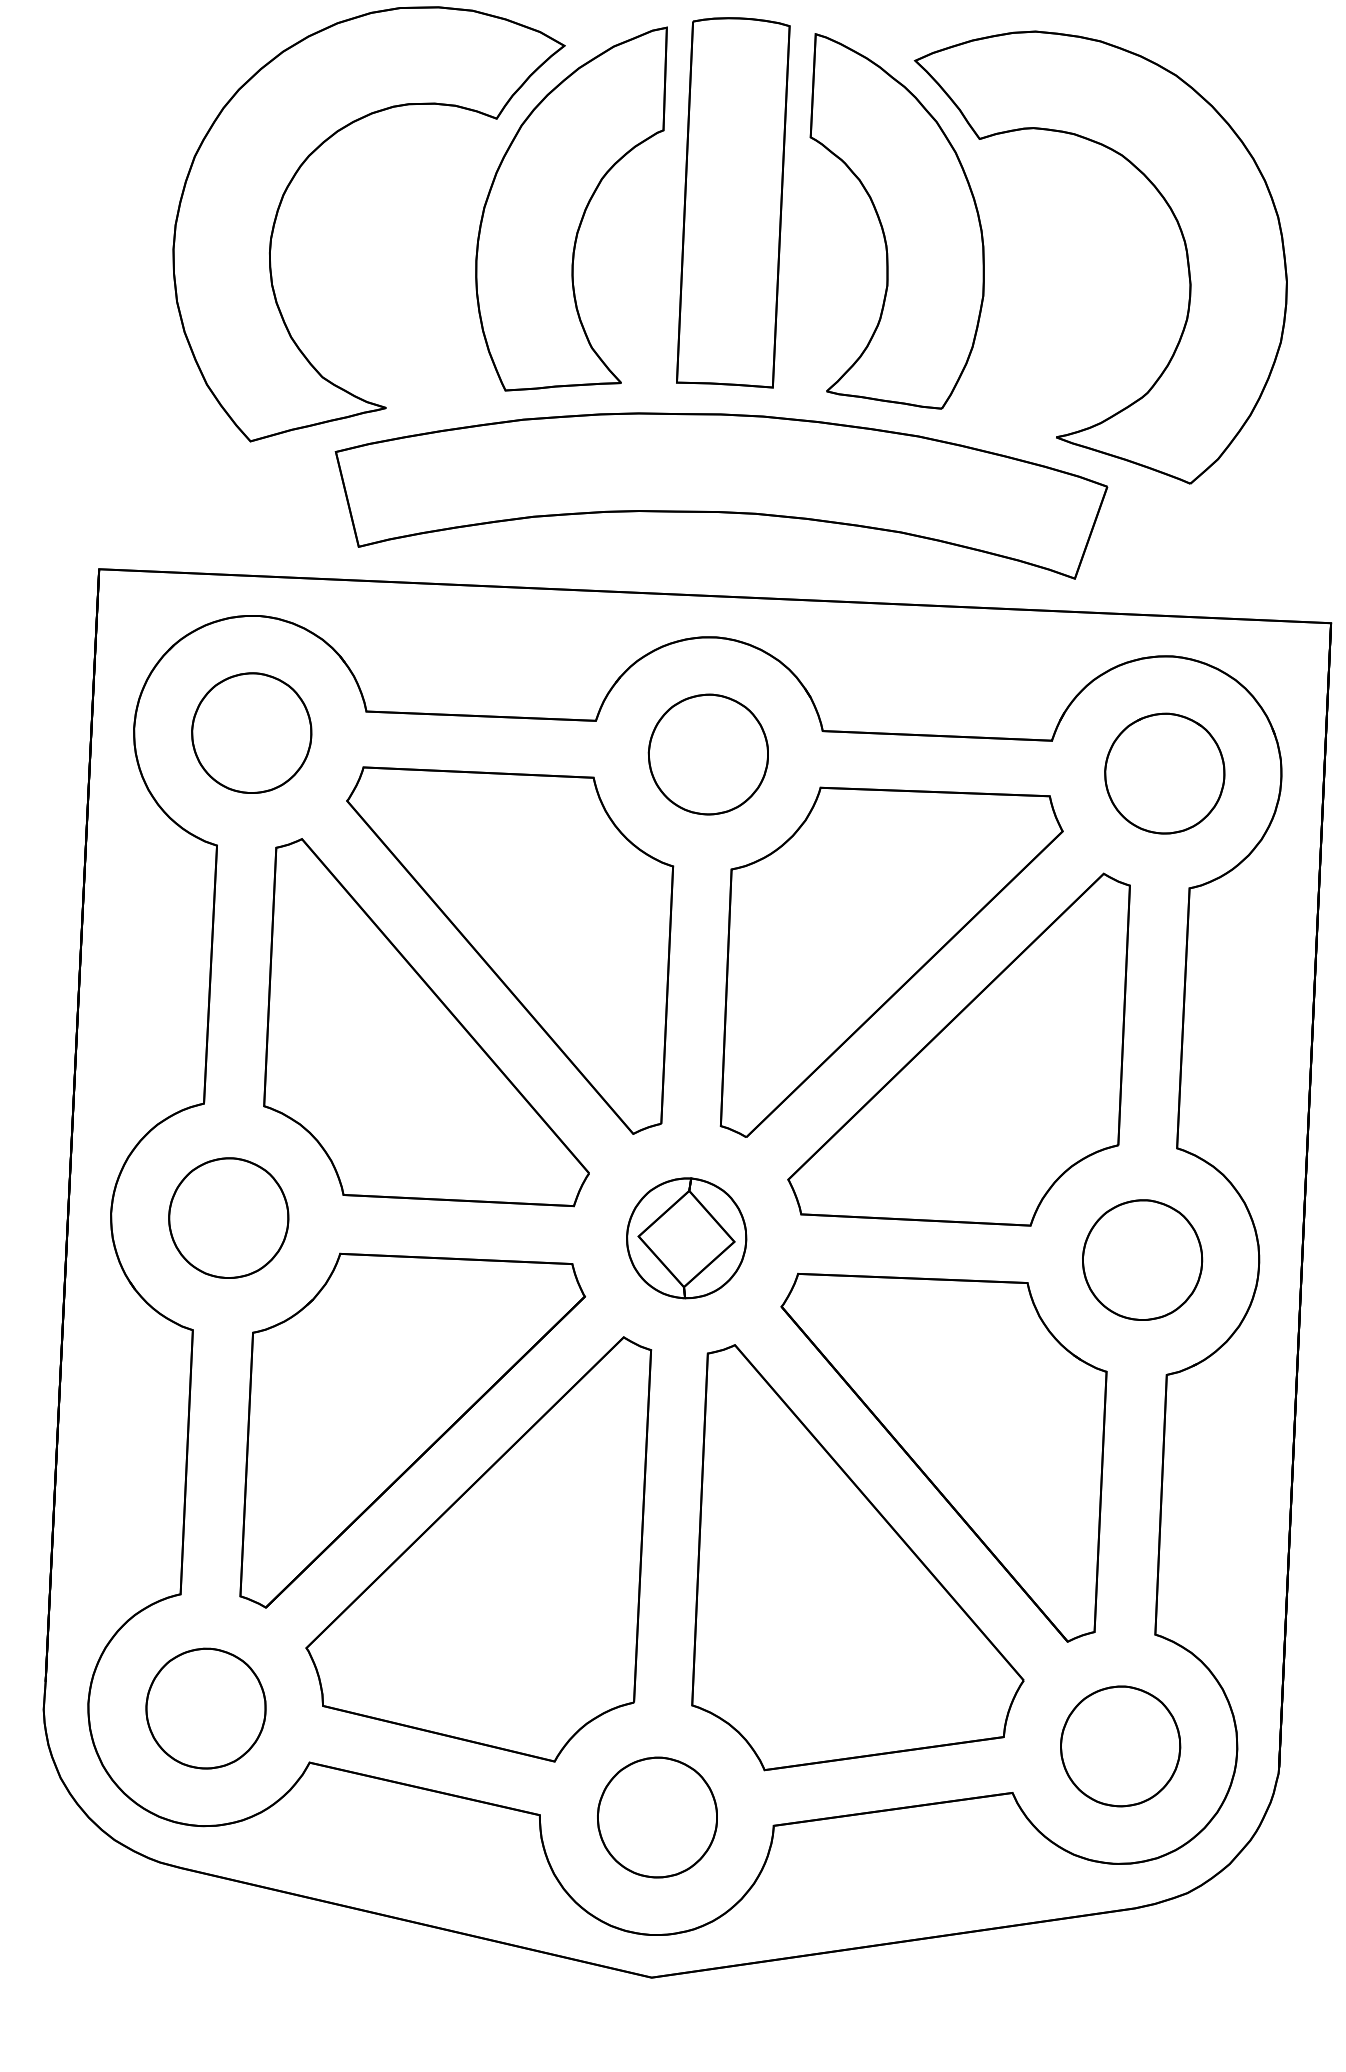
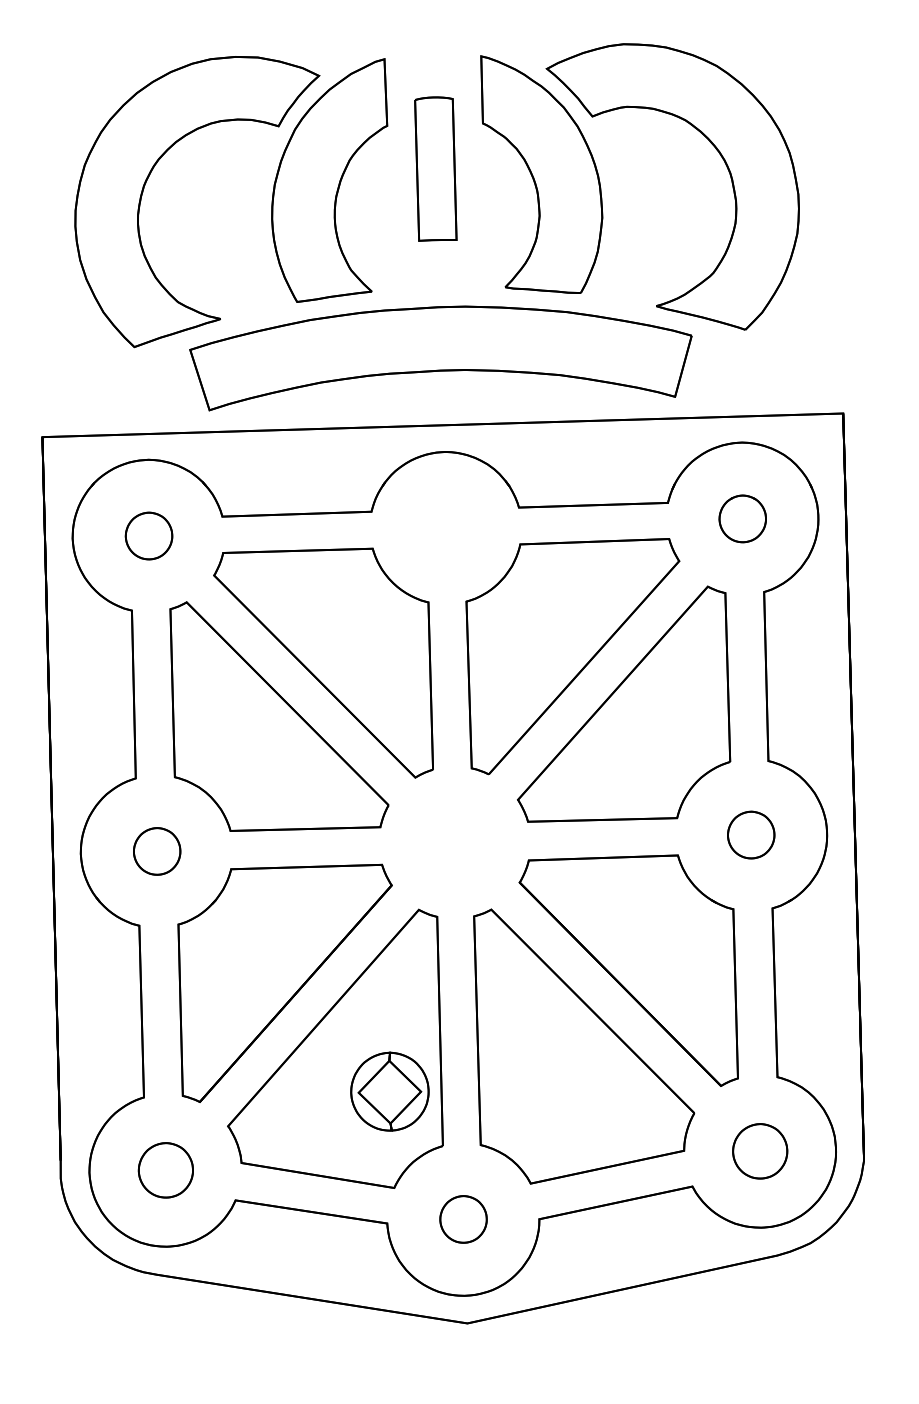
part: (732, 201) -> (435, 168), size x0.6
part: (250, 732) -> (148, 535), size x0.6
part: (707, 753) -> (445, 527), removed
part: (1164, 773) -> (742, 518), size x0.6
part: (227, 1218) -> (156, 851), size x0.6
part: (686, 1237) -> (389, 1091), moved
part: (1141, 1259) -> (750, 834), size x0.6
part: (205, 1708) -> (165, 1170), size x0.7
part: (1119, 1746) -> (759, 1151), size x0.7
part: (657, 1817) -> (463, 1219), size x0.6

